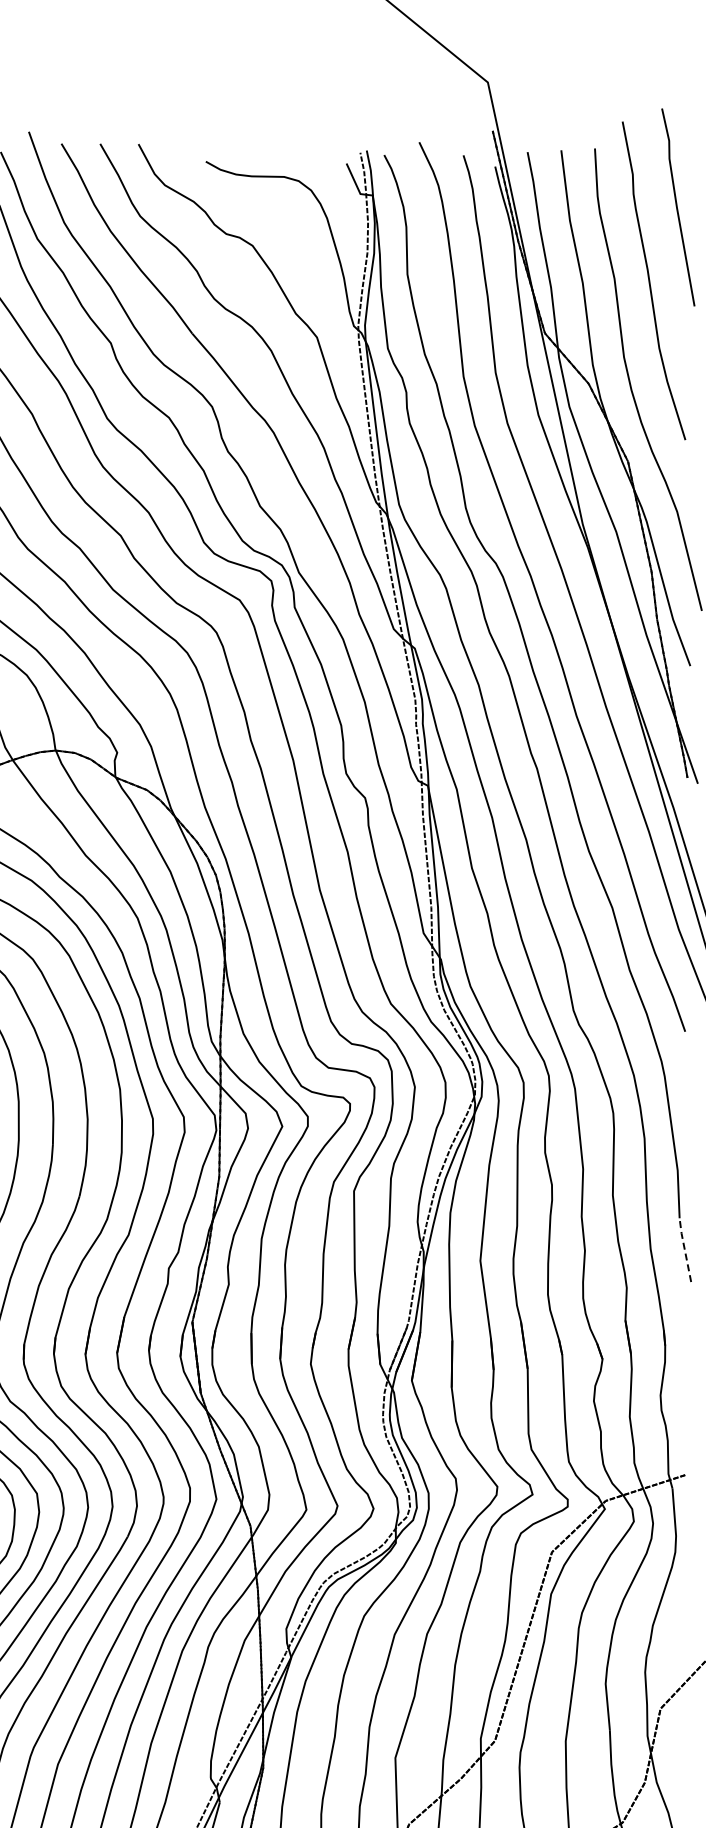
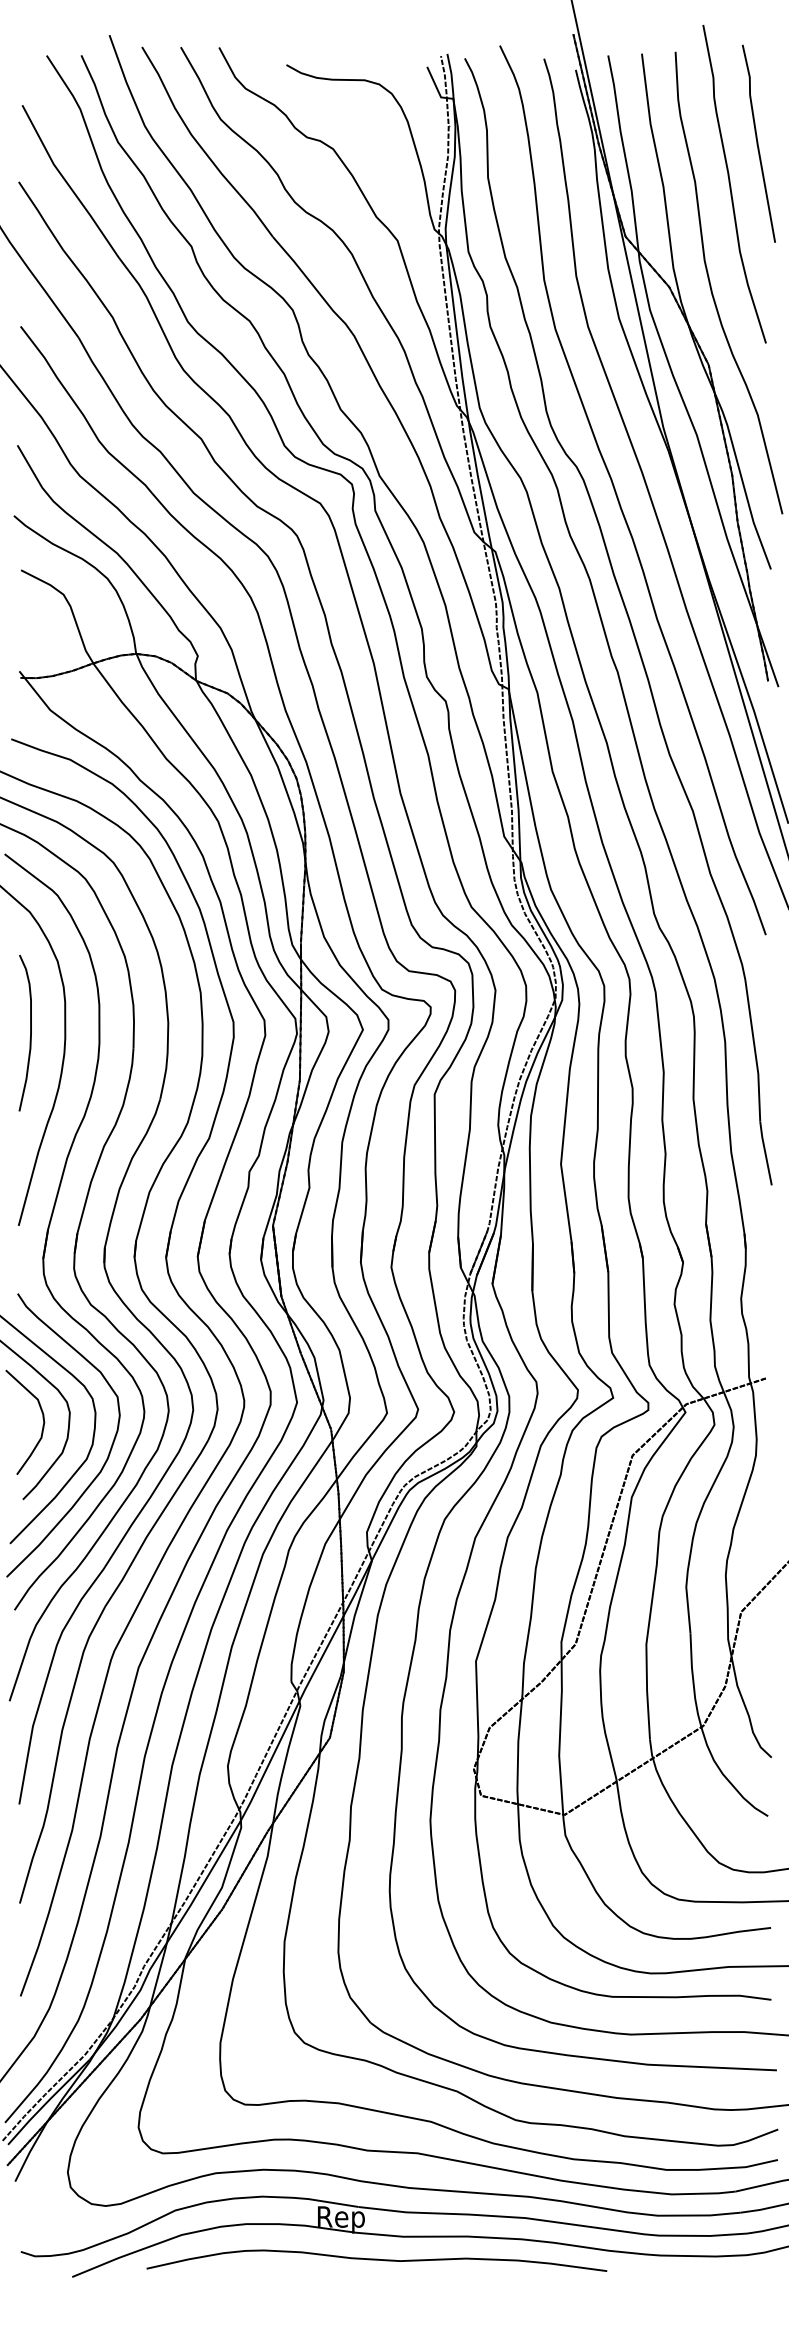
line: (677, 207) -> (758, 143), moved
line: (684, 1249) -> (765, 1152), dashed -> solid

